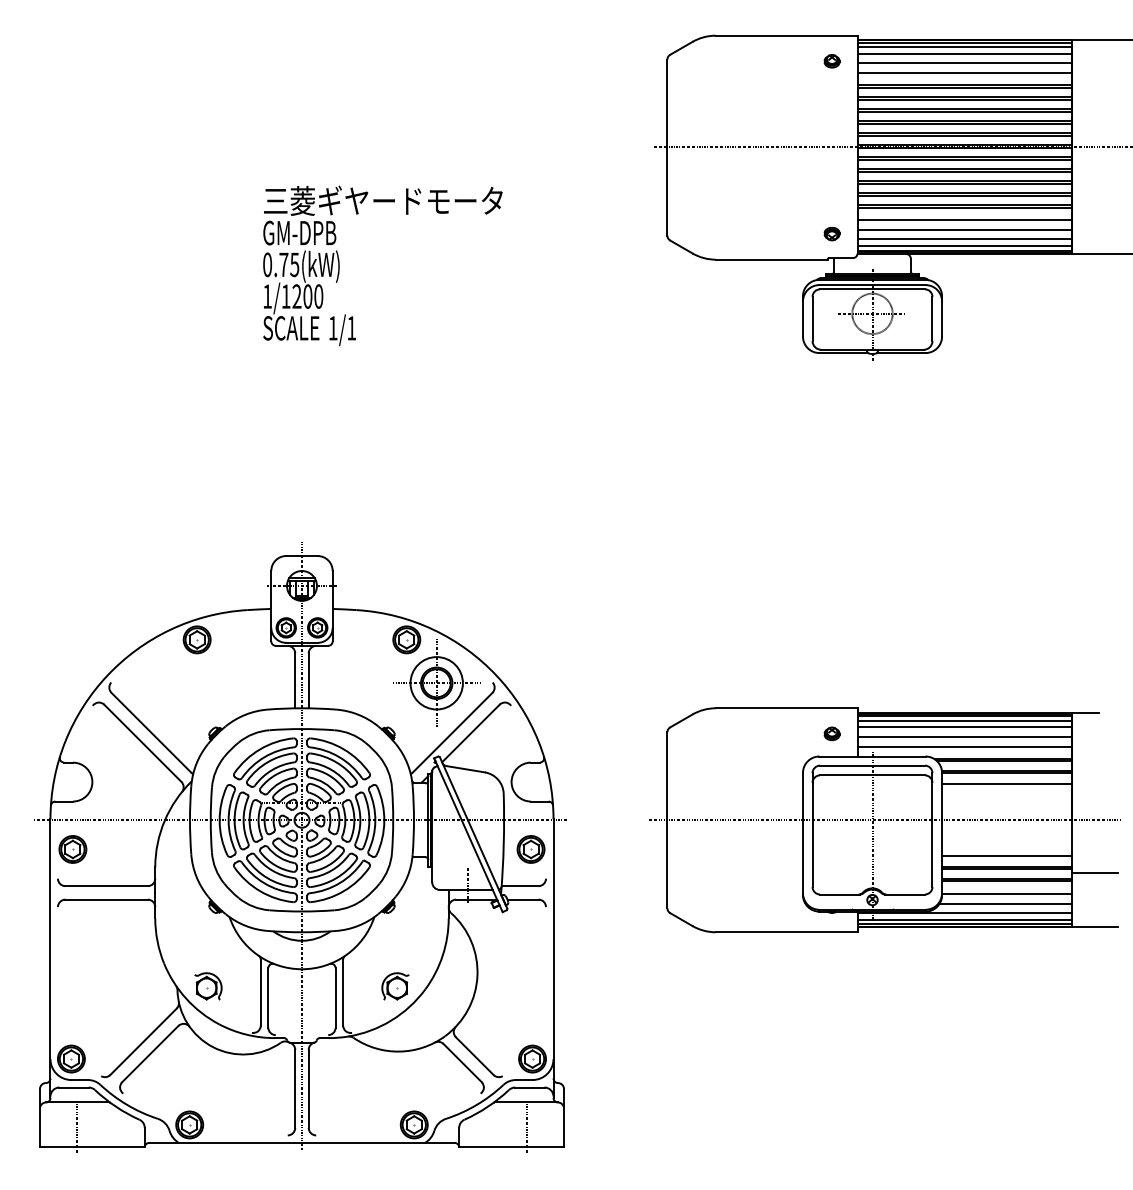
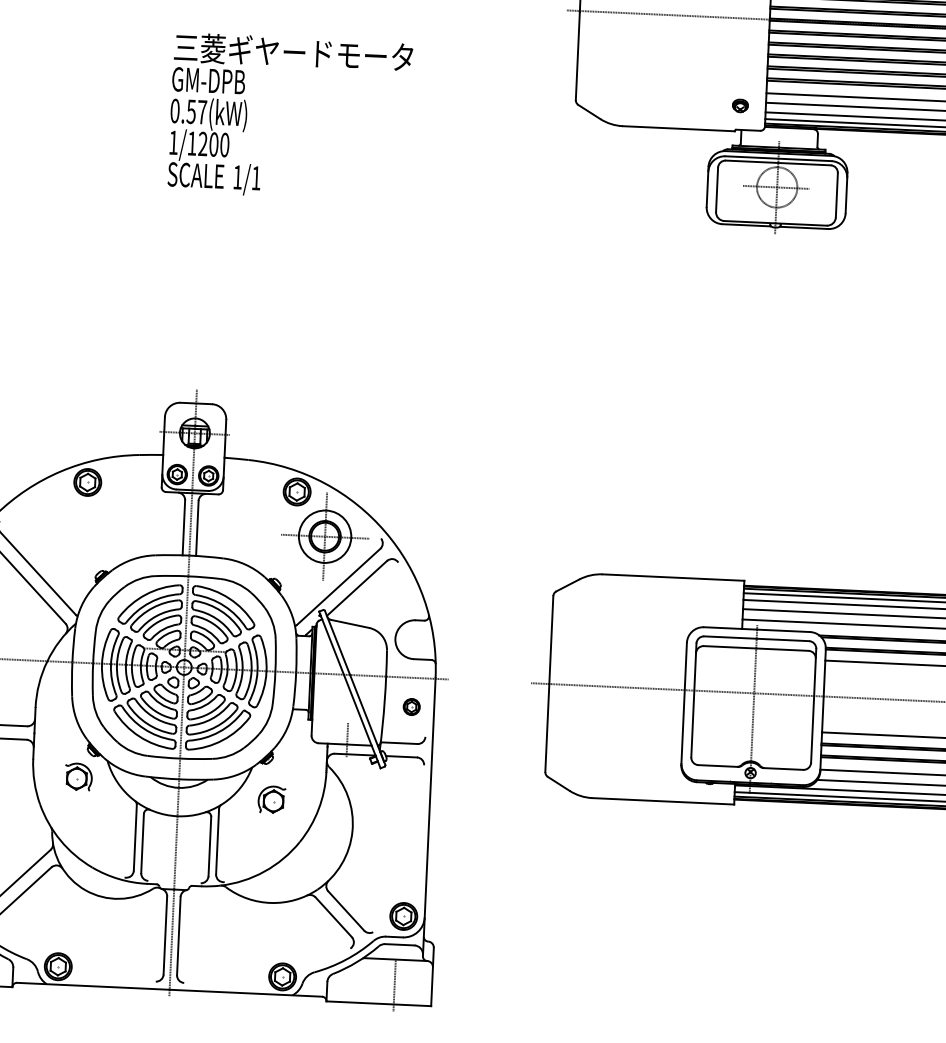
text: (289, 265) -> (196, 112), 0.75(kW) -> 0.57(kW)
part: (831, 733) -> (717, 604), removed
part: (530, 849) -> (411, 707), size x0.6
part: (208, 986) -> (78, 777), moved
part: (395, 986) -> (271, 799), moved

